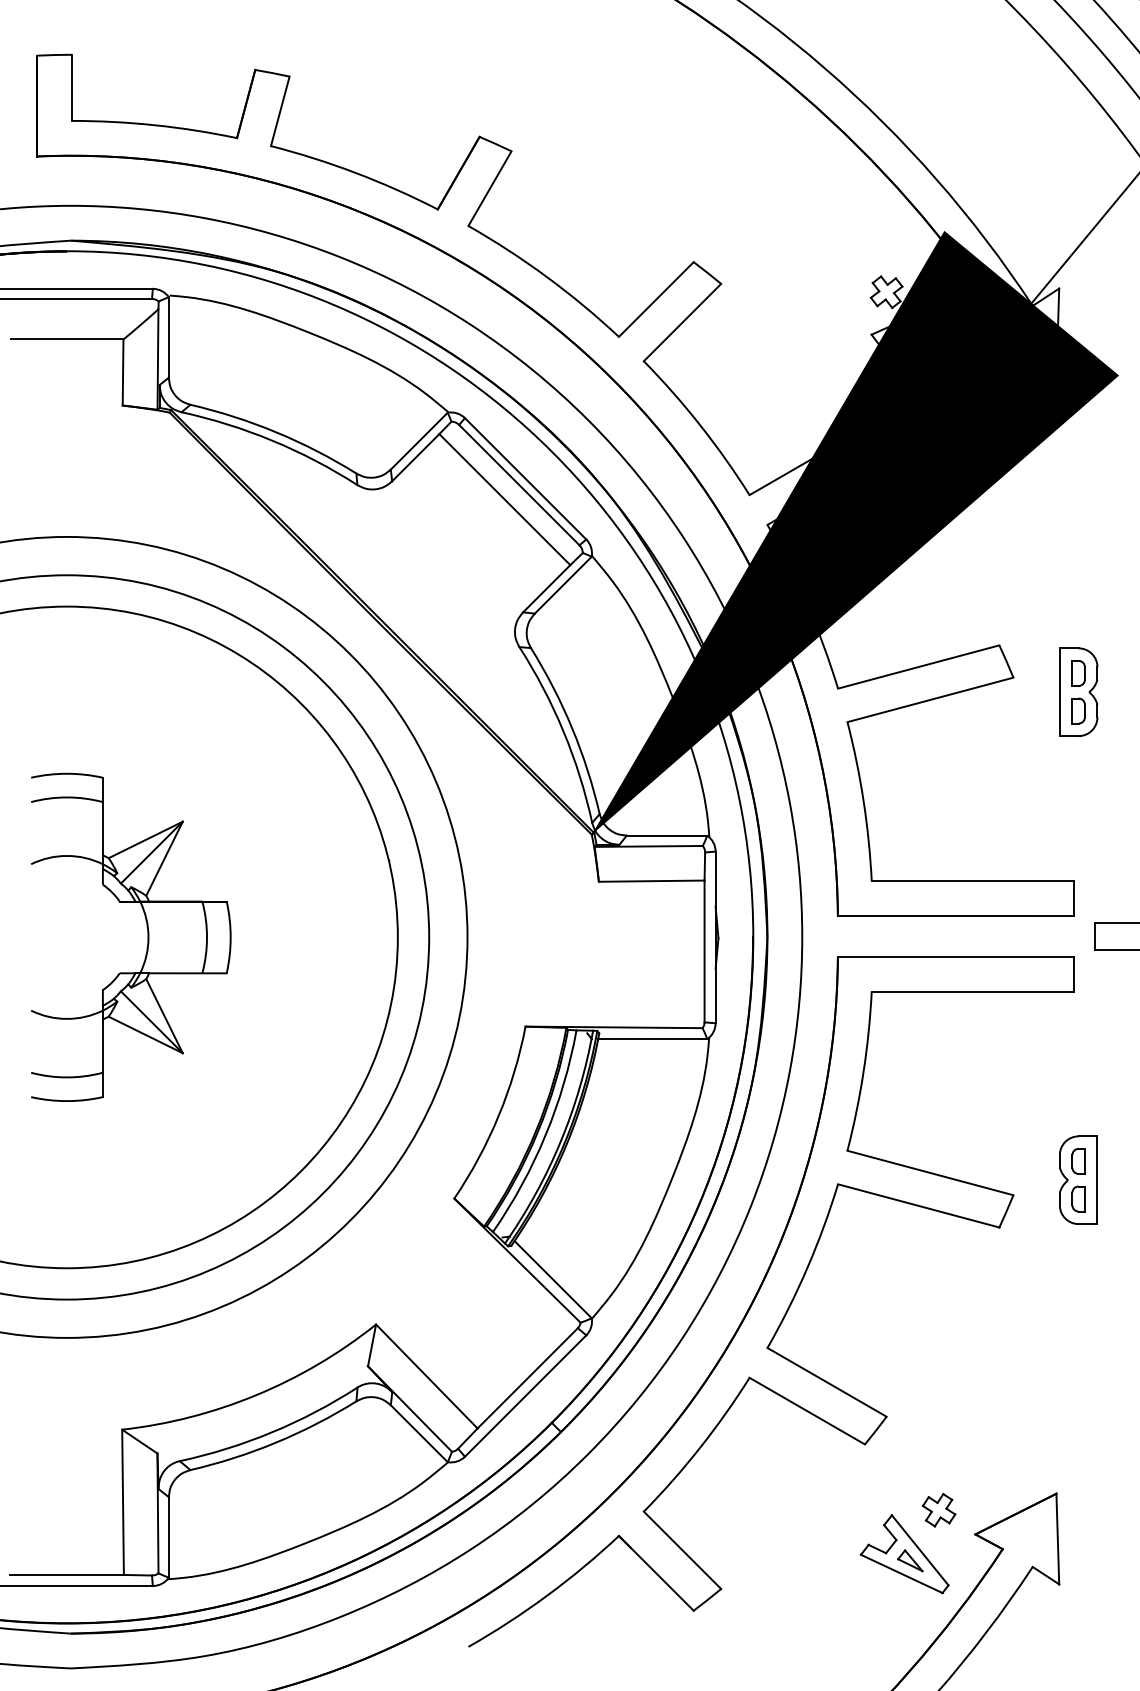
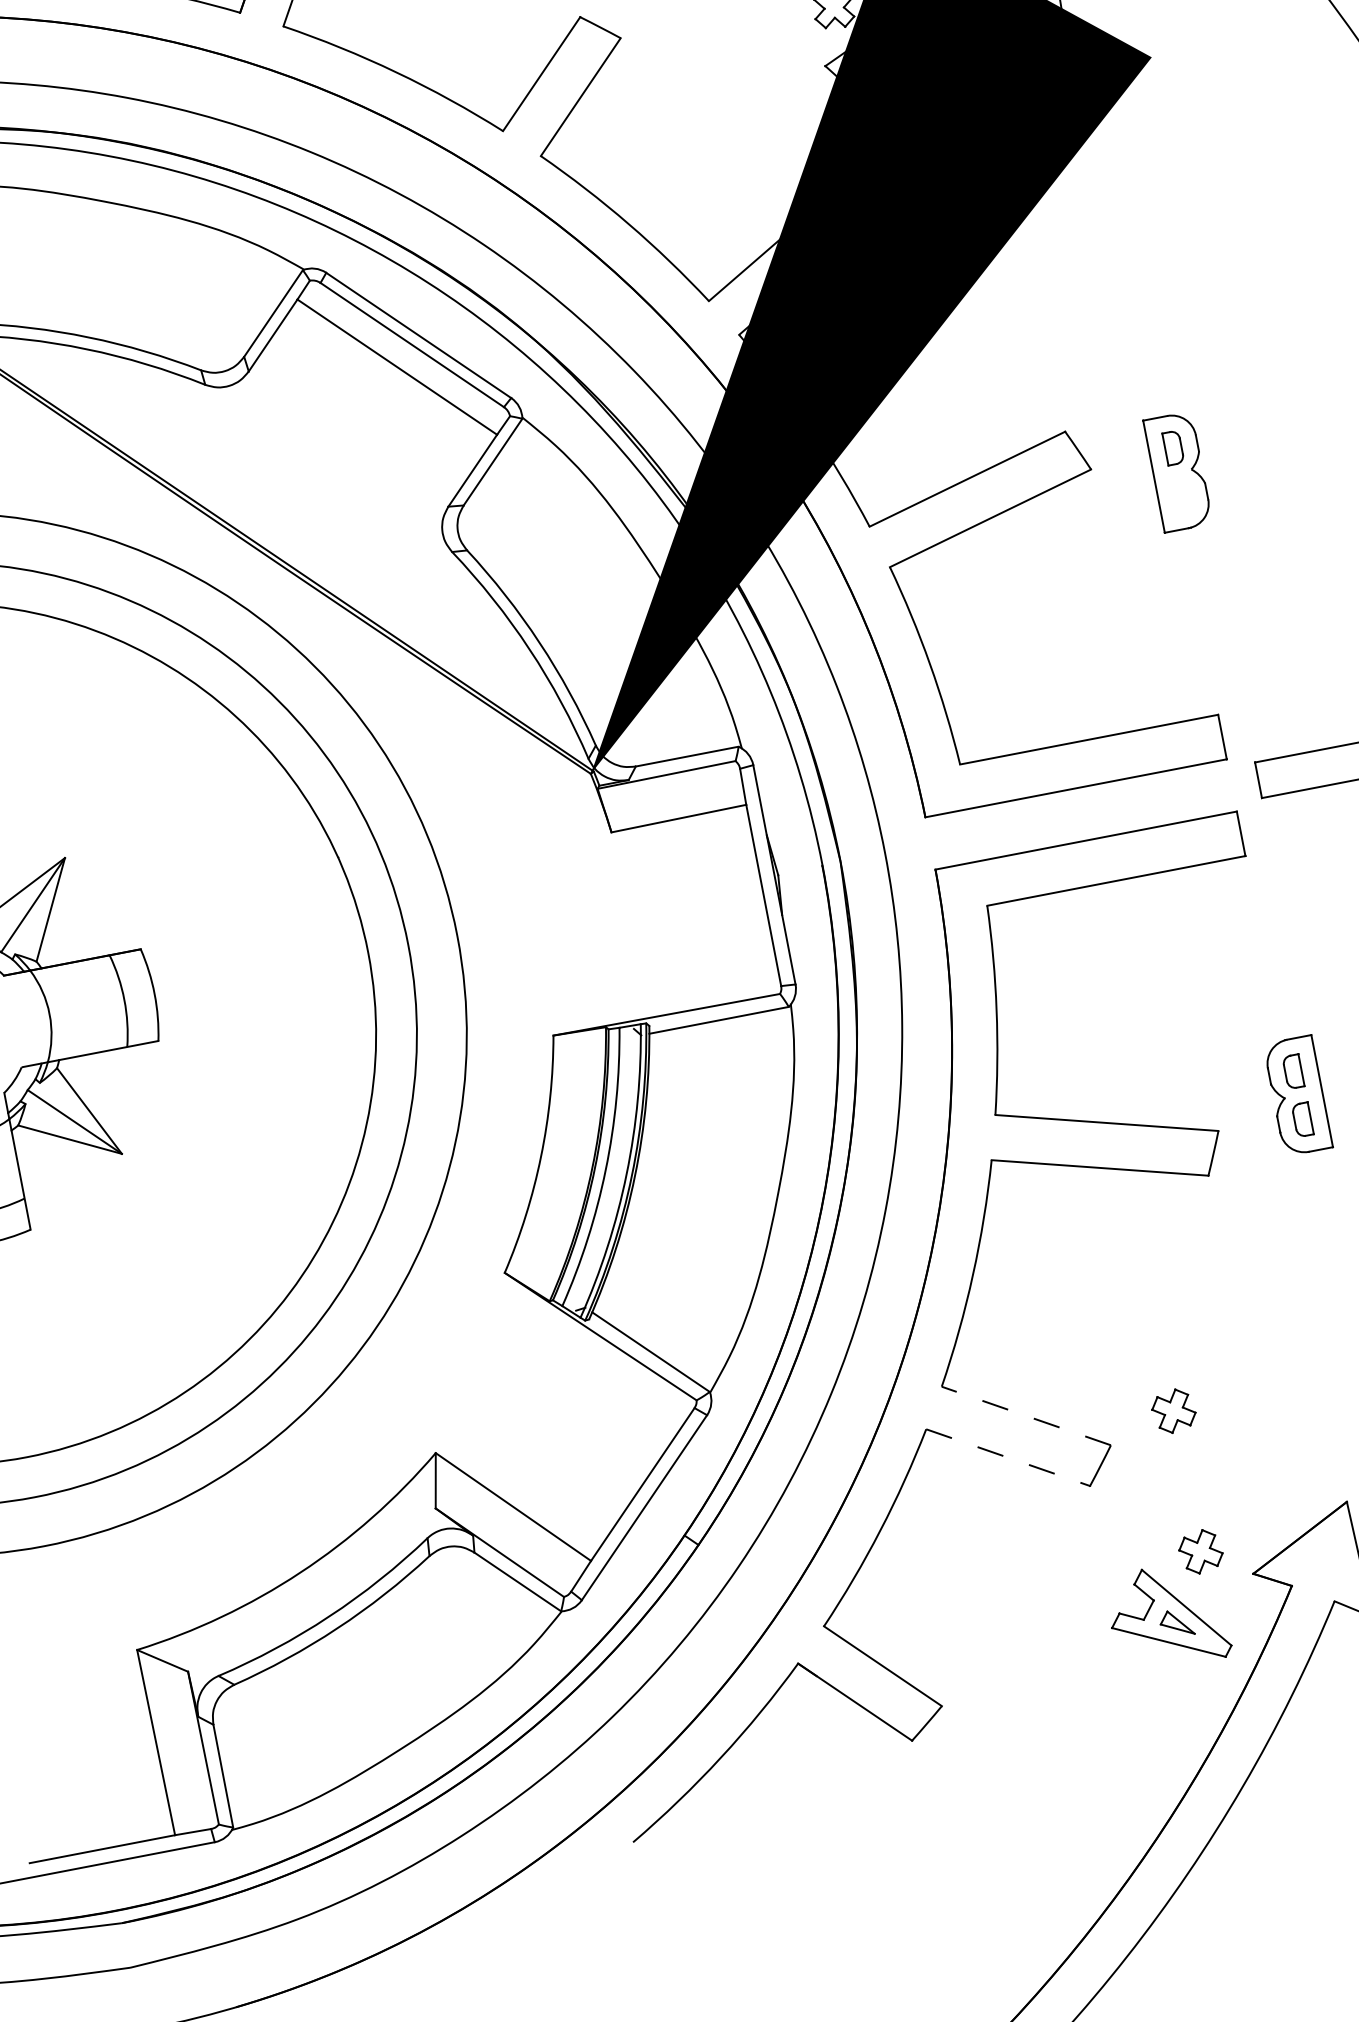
part: (1078, 710) -> (1182, 495), removed
line: (827, 1382) -> (1026, 1416), solid -> dashed
part: (938, 1400) -> (1173, 1411), added
line: (807, 1411) -> (1008, 1458), solid -> dashed

